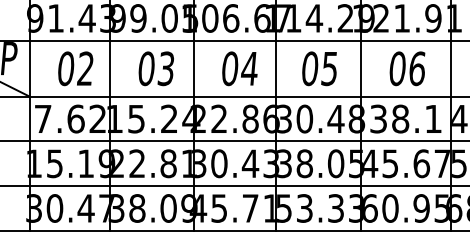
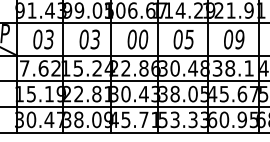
text: (84, 68) -> (48, 39), 02 -> 03
text: (249, 68) -> (143, 39), 04 -> 00
text: (416, 68) -> (239, 39), 06 -> 09

